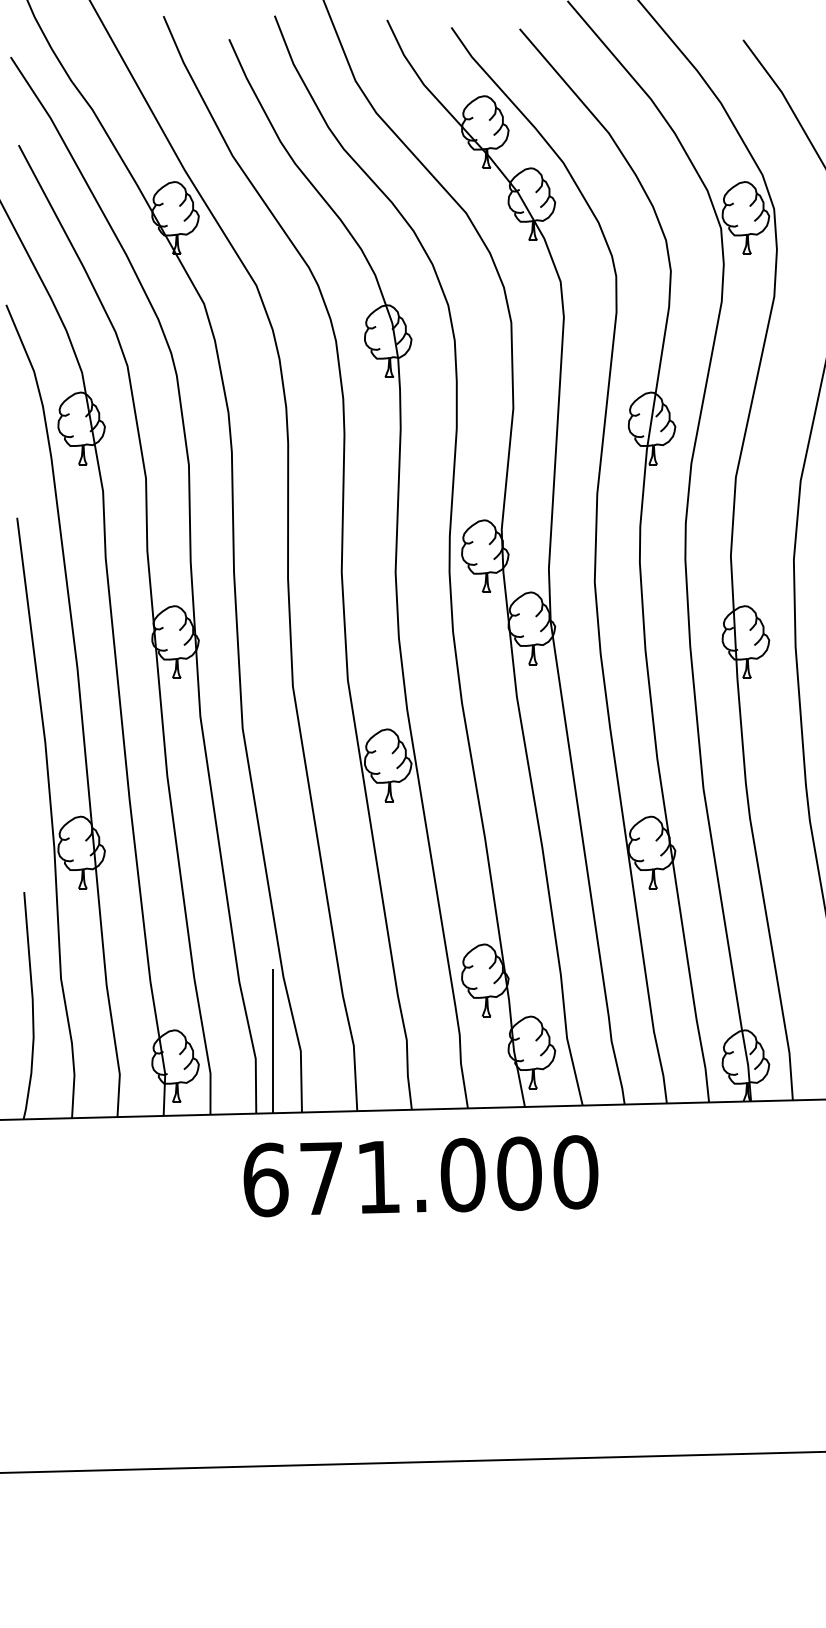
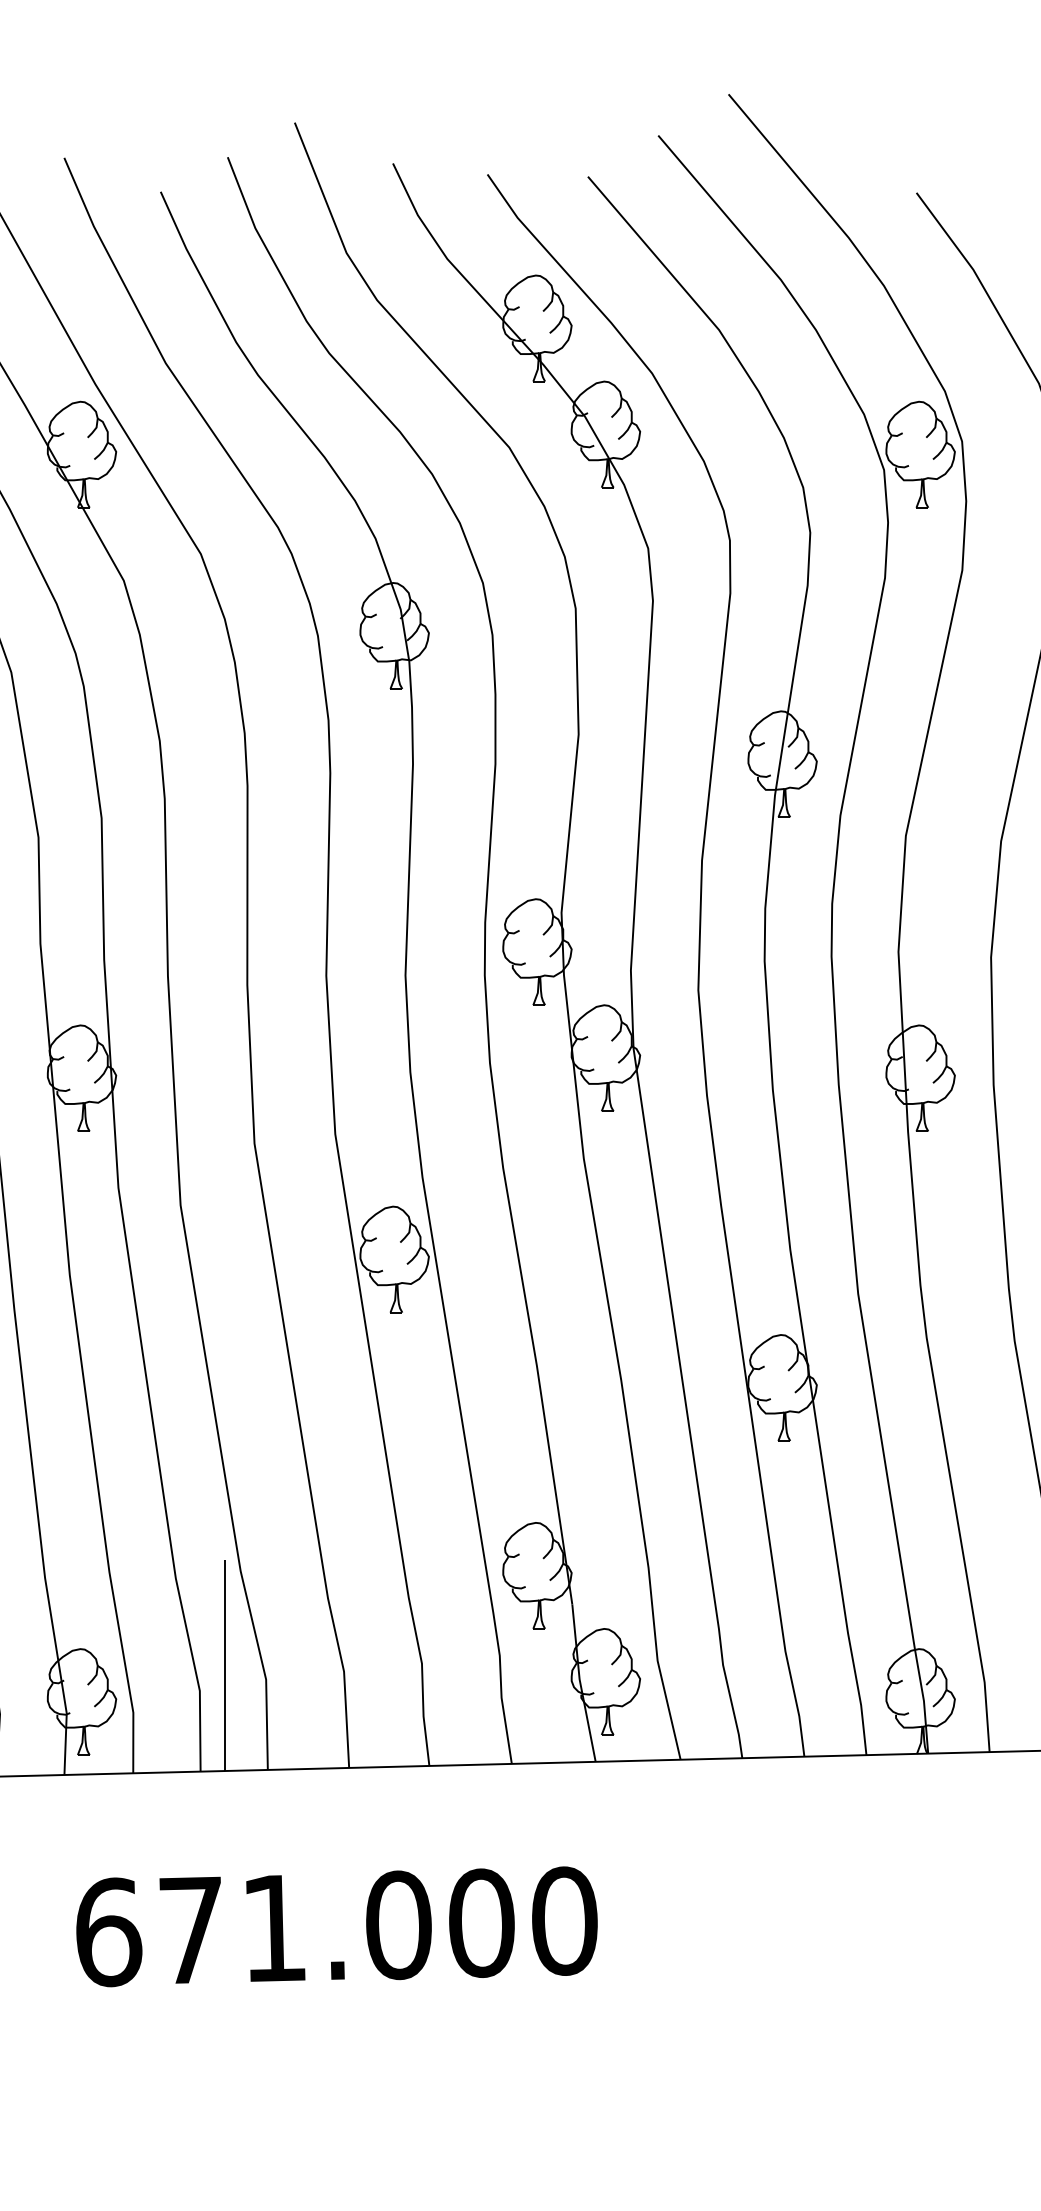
text: (420, 1176) -> (336, 1927), moved

